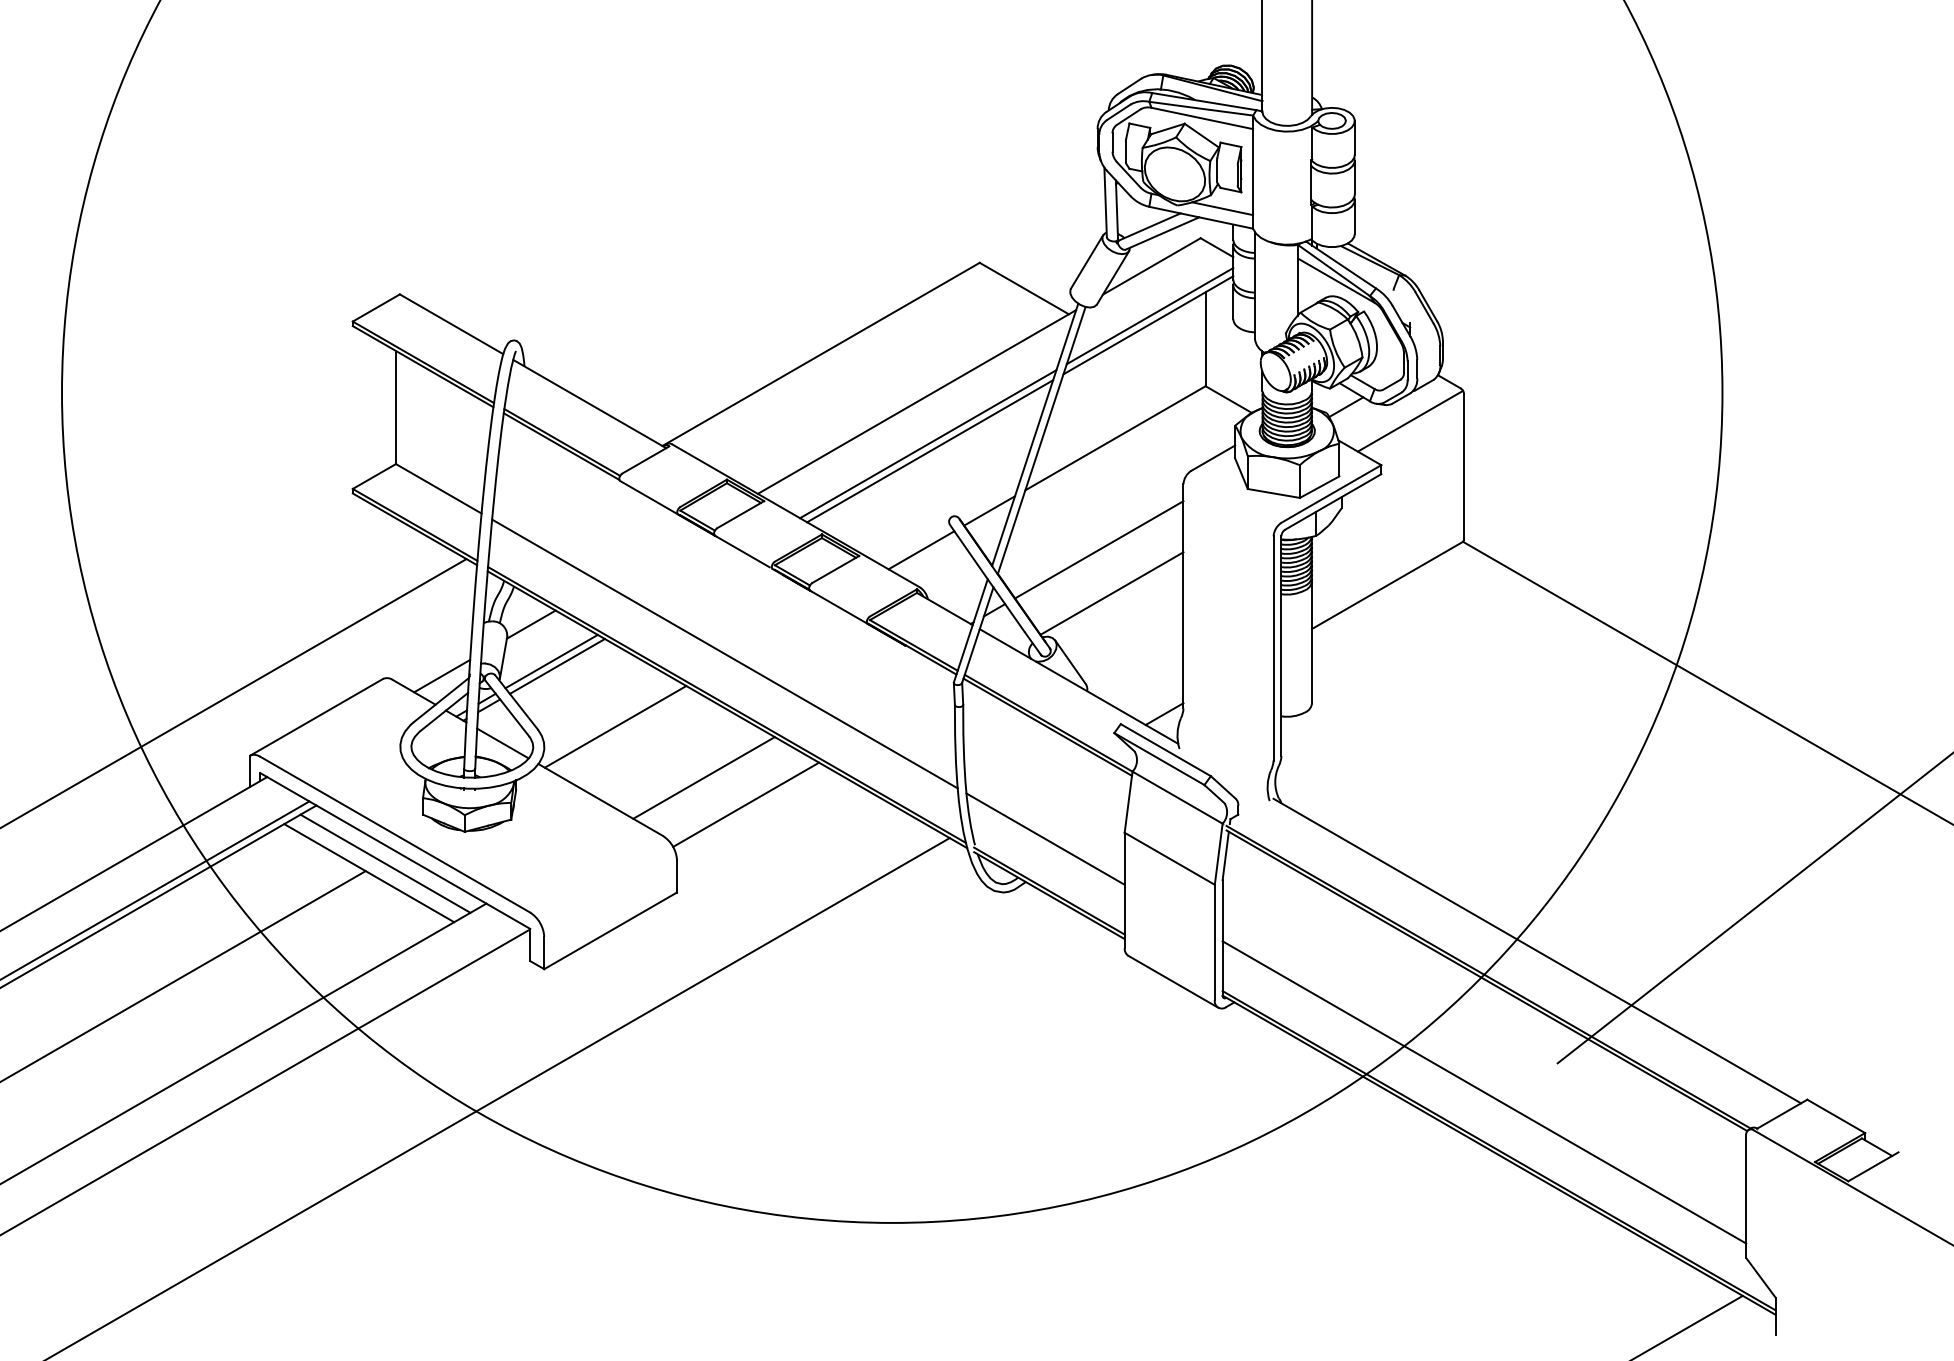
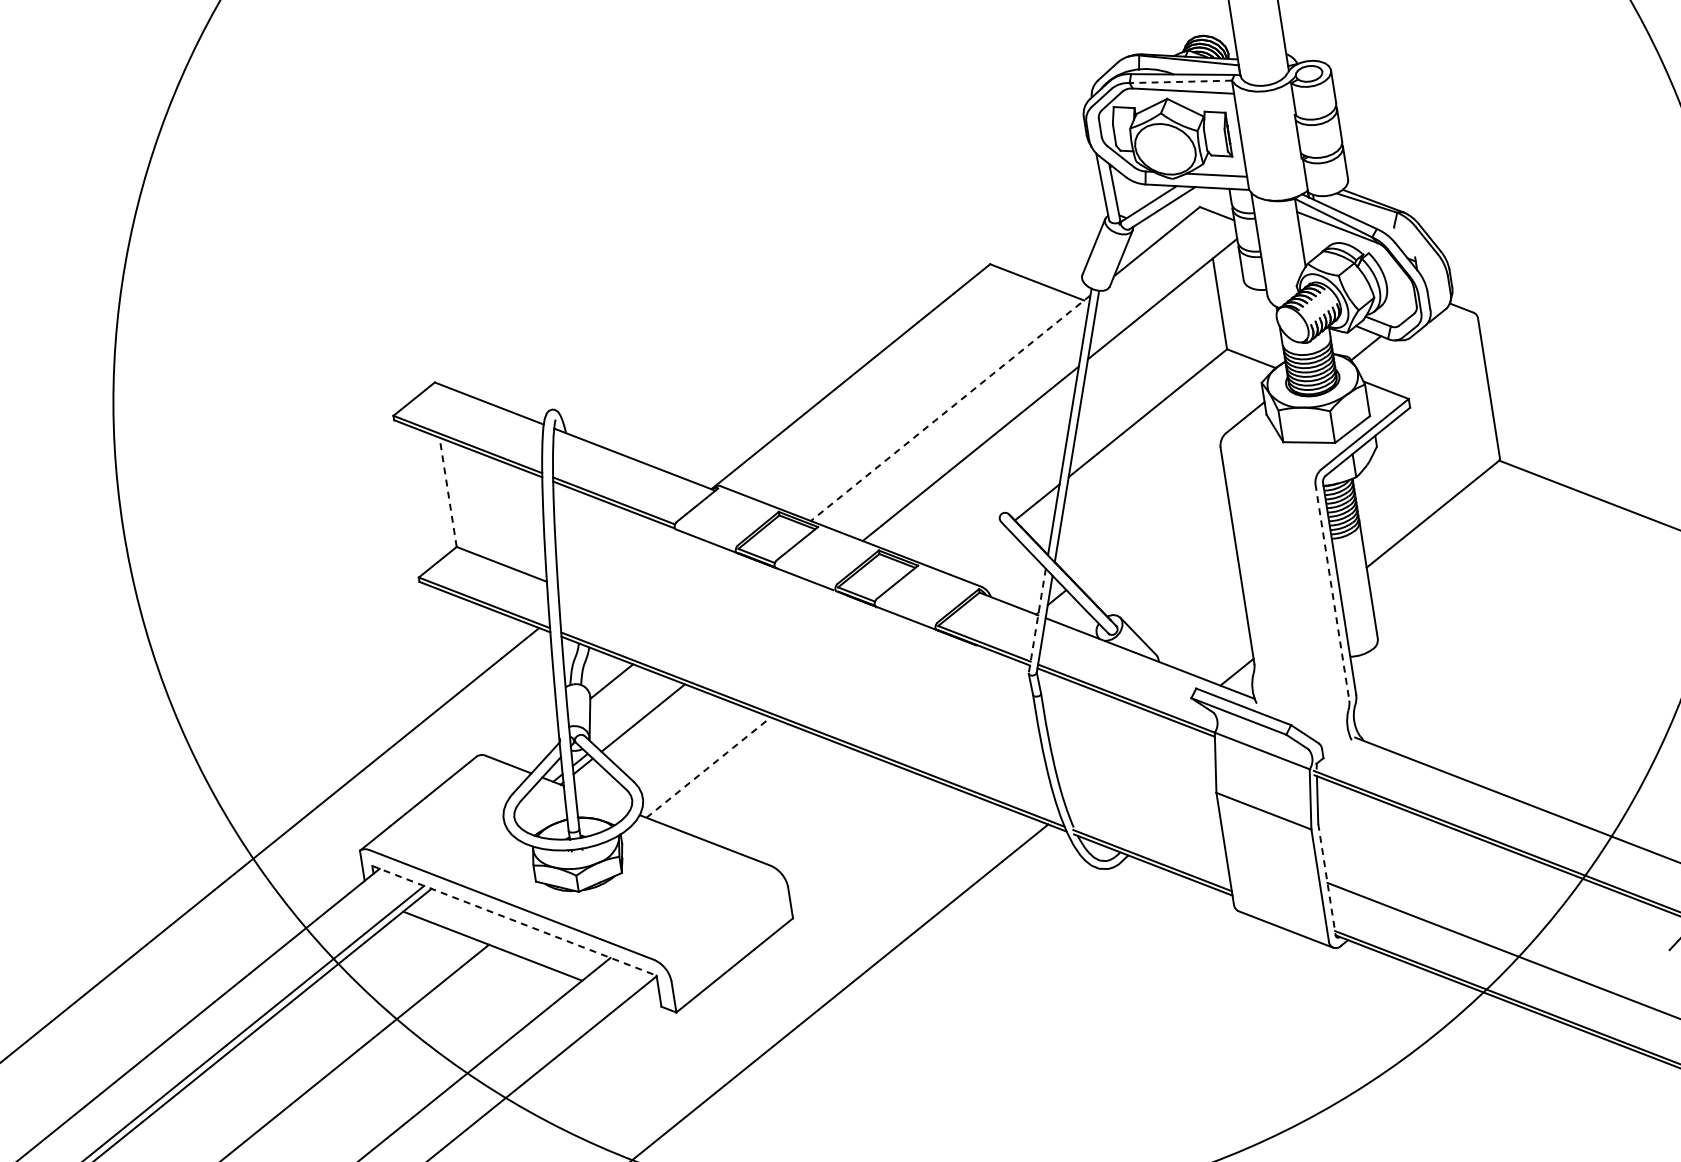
line: (1199, 108) -> (1179, 81), solid -> dashed
line: (1149, 316) -> (1162, 290), removed
line: (917, 401) -> (951, 407), solid -> dashed
line: (395, 407) -> (447, 492), solid -> dashed
line: (1410, 420) -> (1430, 351), removed
line: (928, 444) -> (968, 447), removed
line: (1099, 549) -> (1149, 523), removed
line: (921, 550) -> (977, 550), removed
line: (1111, 593) -> (1167, 563), removed
line: (970, 631) -> (1037, 621), solid -> dashed
line: (1273, 648) -> (1332, 592), solid -> dashed
line: (724, 653) -> (802, 680), removed
line: (551, 661) -> (636, 714), removed
line: (442, 675) -> (533, 744), removed
line: (615, 726) -> (708, 767), solid -> dashed
line: (502, 743) -> (601, 800), removed
line: (703, 777) -> (801, 803), removed
line: (746, 804) -> (846, 822), removed
line: (1045, 838) -> (1140, 810), removed
line: (395, 850) -> (514, 920), solid -> dashed
line: (385, 863) -> (507, 934), removed
line: (1222, 937) -> (1326, 879), solid -> dashed

